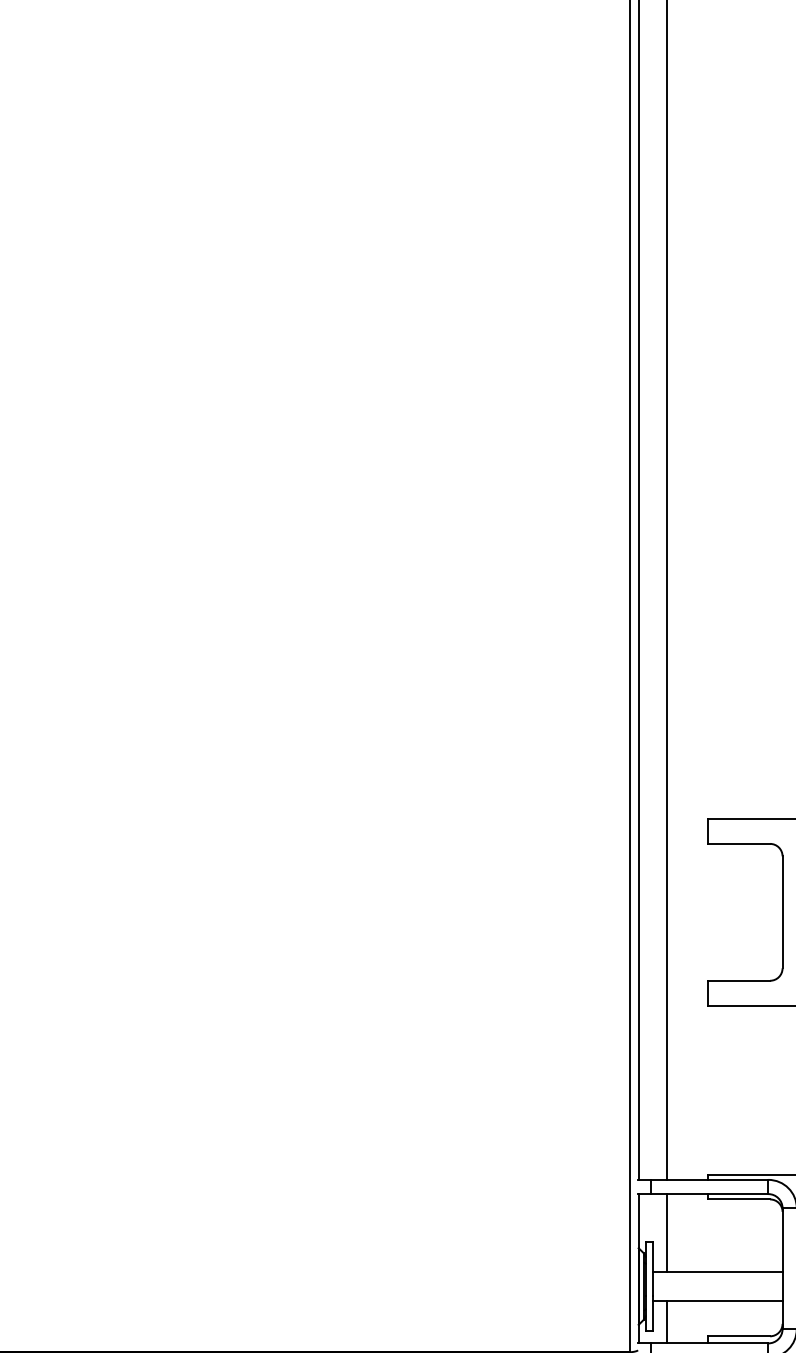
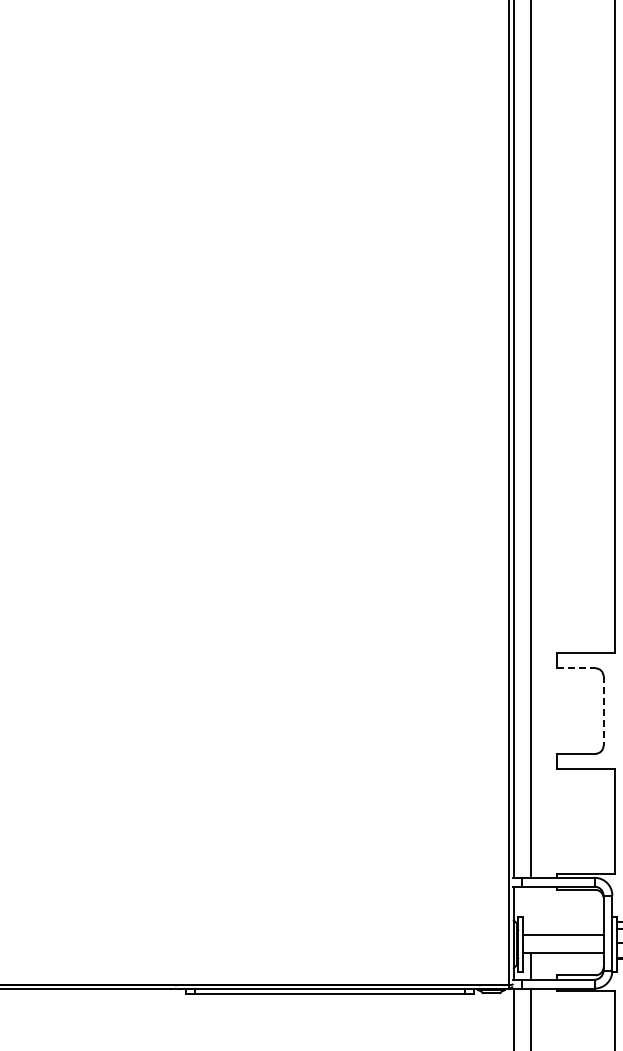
line: (739, 844) -> (576, 668), solid -> dashed
line: (782, 913) -> (603, 711), solid -> dashed
line: (667, 1232) -> (531, 910), removed

